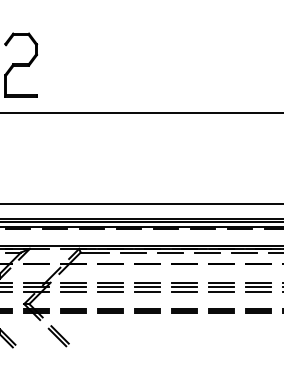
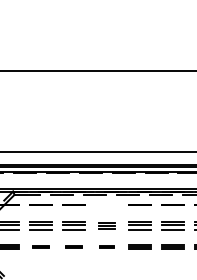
line: (184, 263) -> (107, 204), removed
part: (184, 287) -> (107, 225), size x0.7
part: (110, 310) -> (41, 246), size x0.7
part: (147, 310) -> (74, 246), size x0.7
part: (184, 310) -> (107, 246), size x0.6

